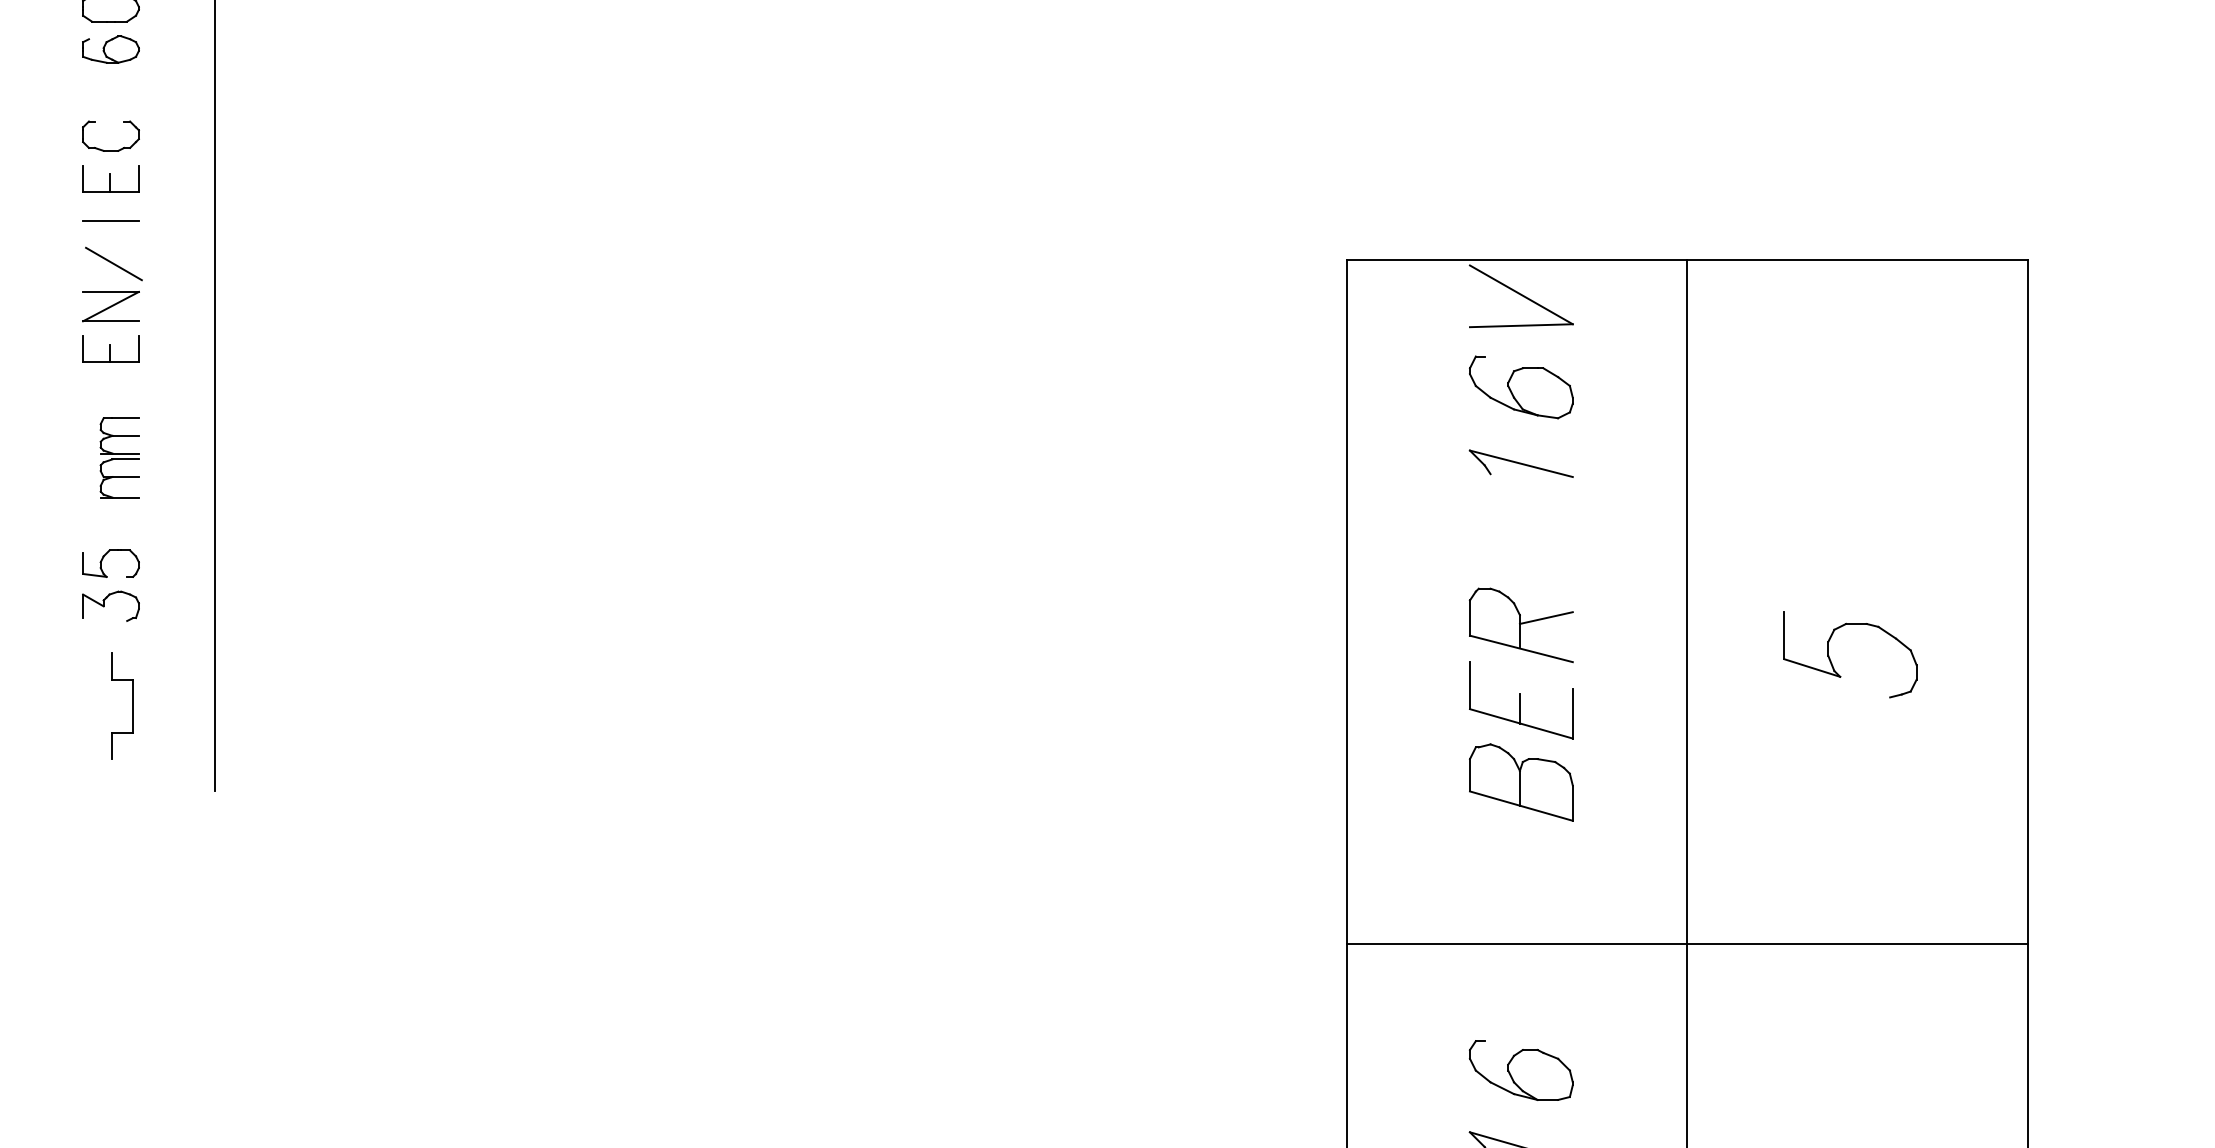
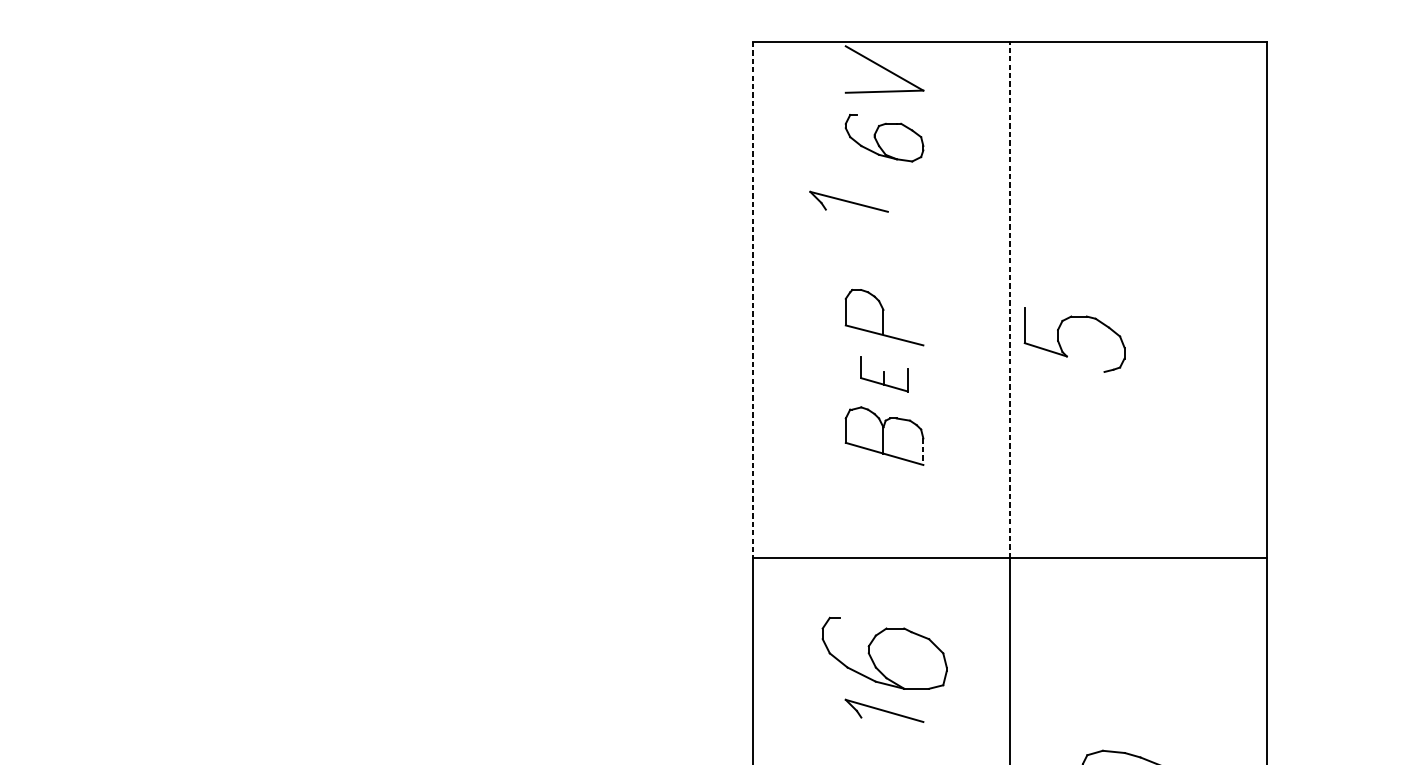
part: (1520, 463) -> (848, 201), moved
line: (1687, 601) -> (1009, 299), solid -> dashed
line: (1346, 602) -> (752, 300), solid -> dashed
line: (1545, 617) -> (902, 311), removed
part: (1831, 660) -> (1060, 344), moved
part: (1521, 700) -> (884, 374), size x0.6
line: (1572, 803) -> (923, 451), solid -> dashed
part: (1520, 1070) -> (883, 653), size x1.6

